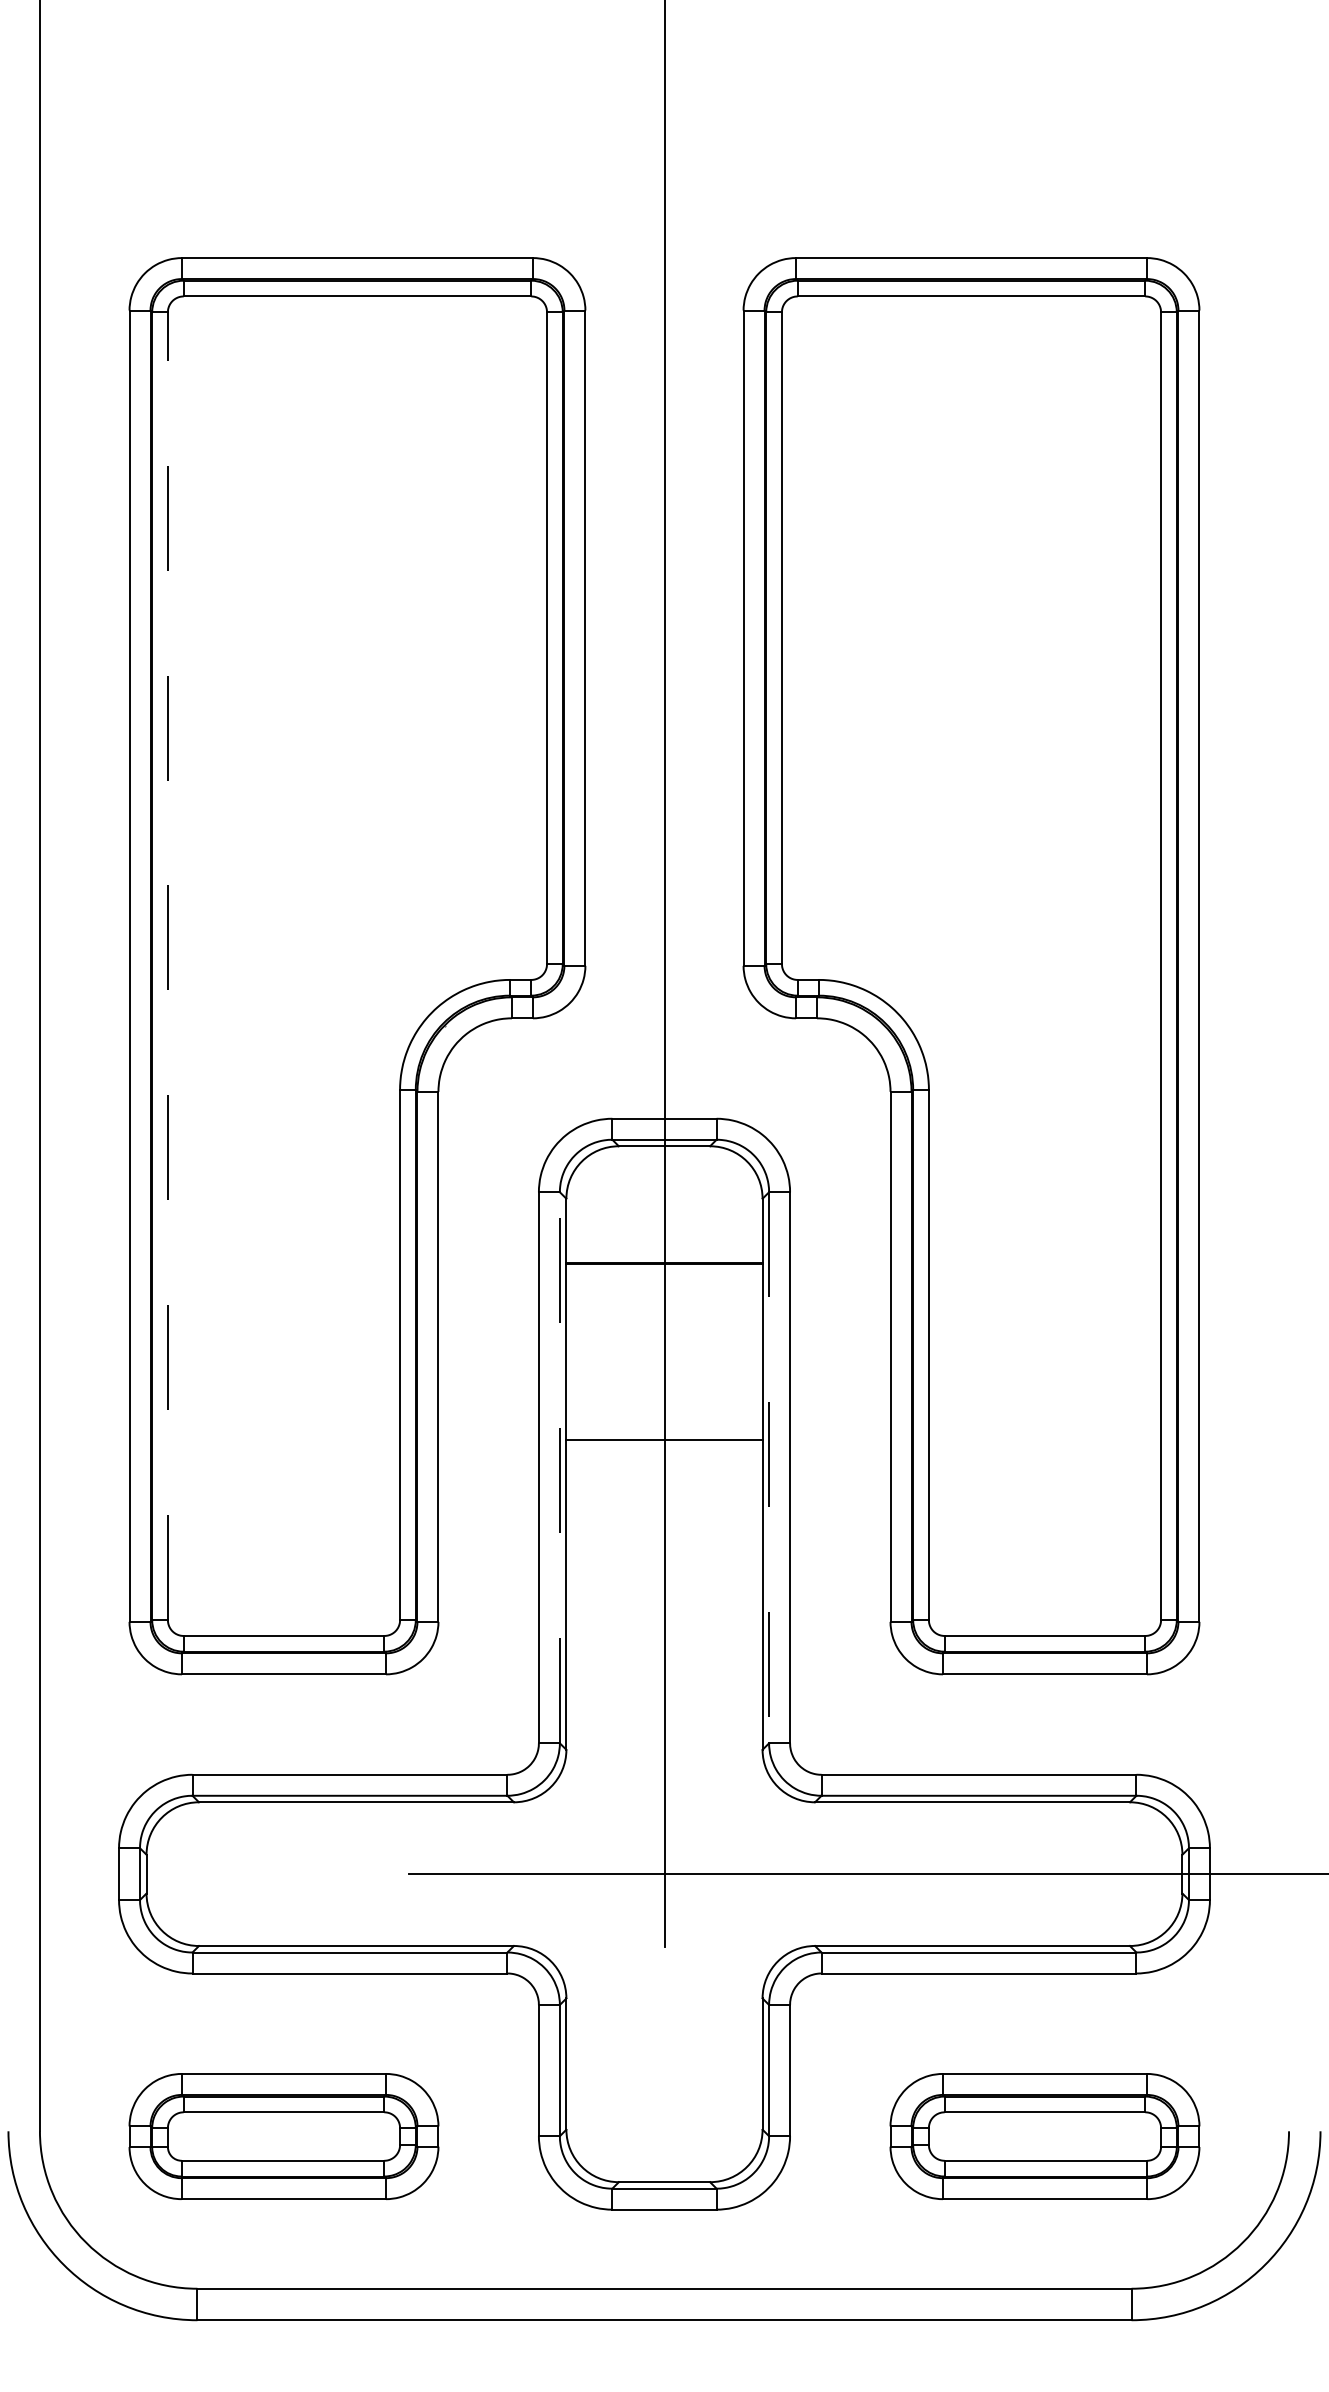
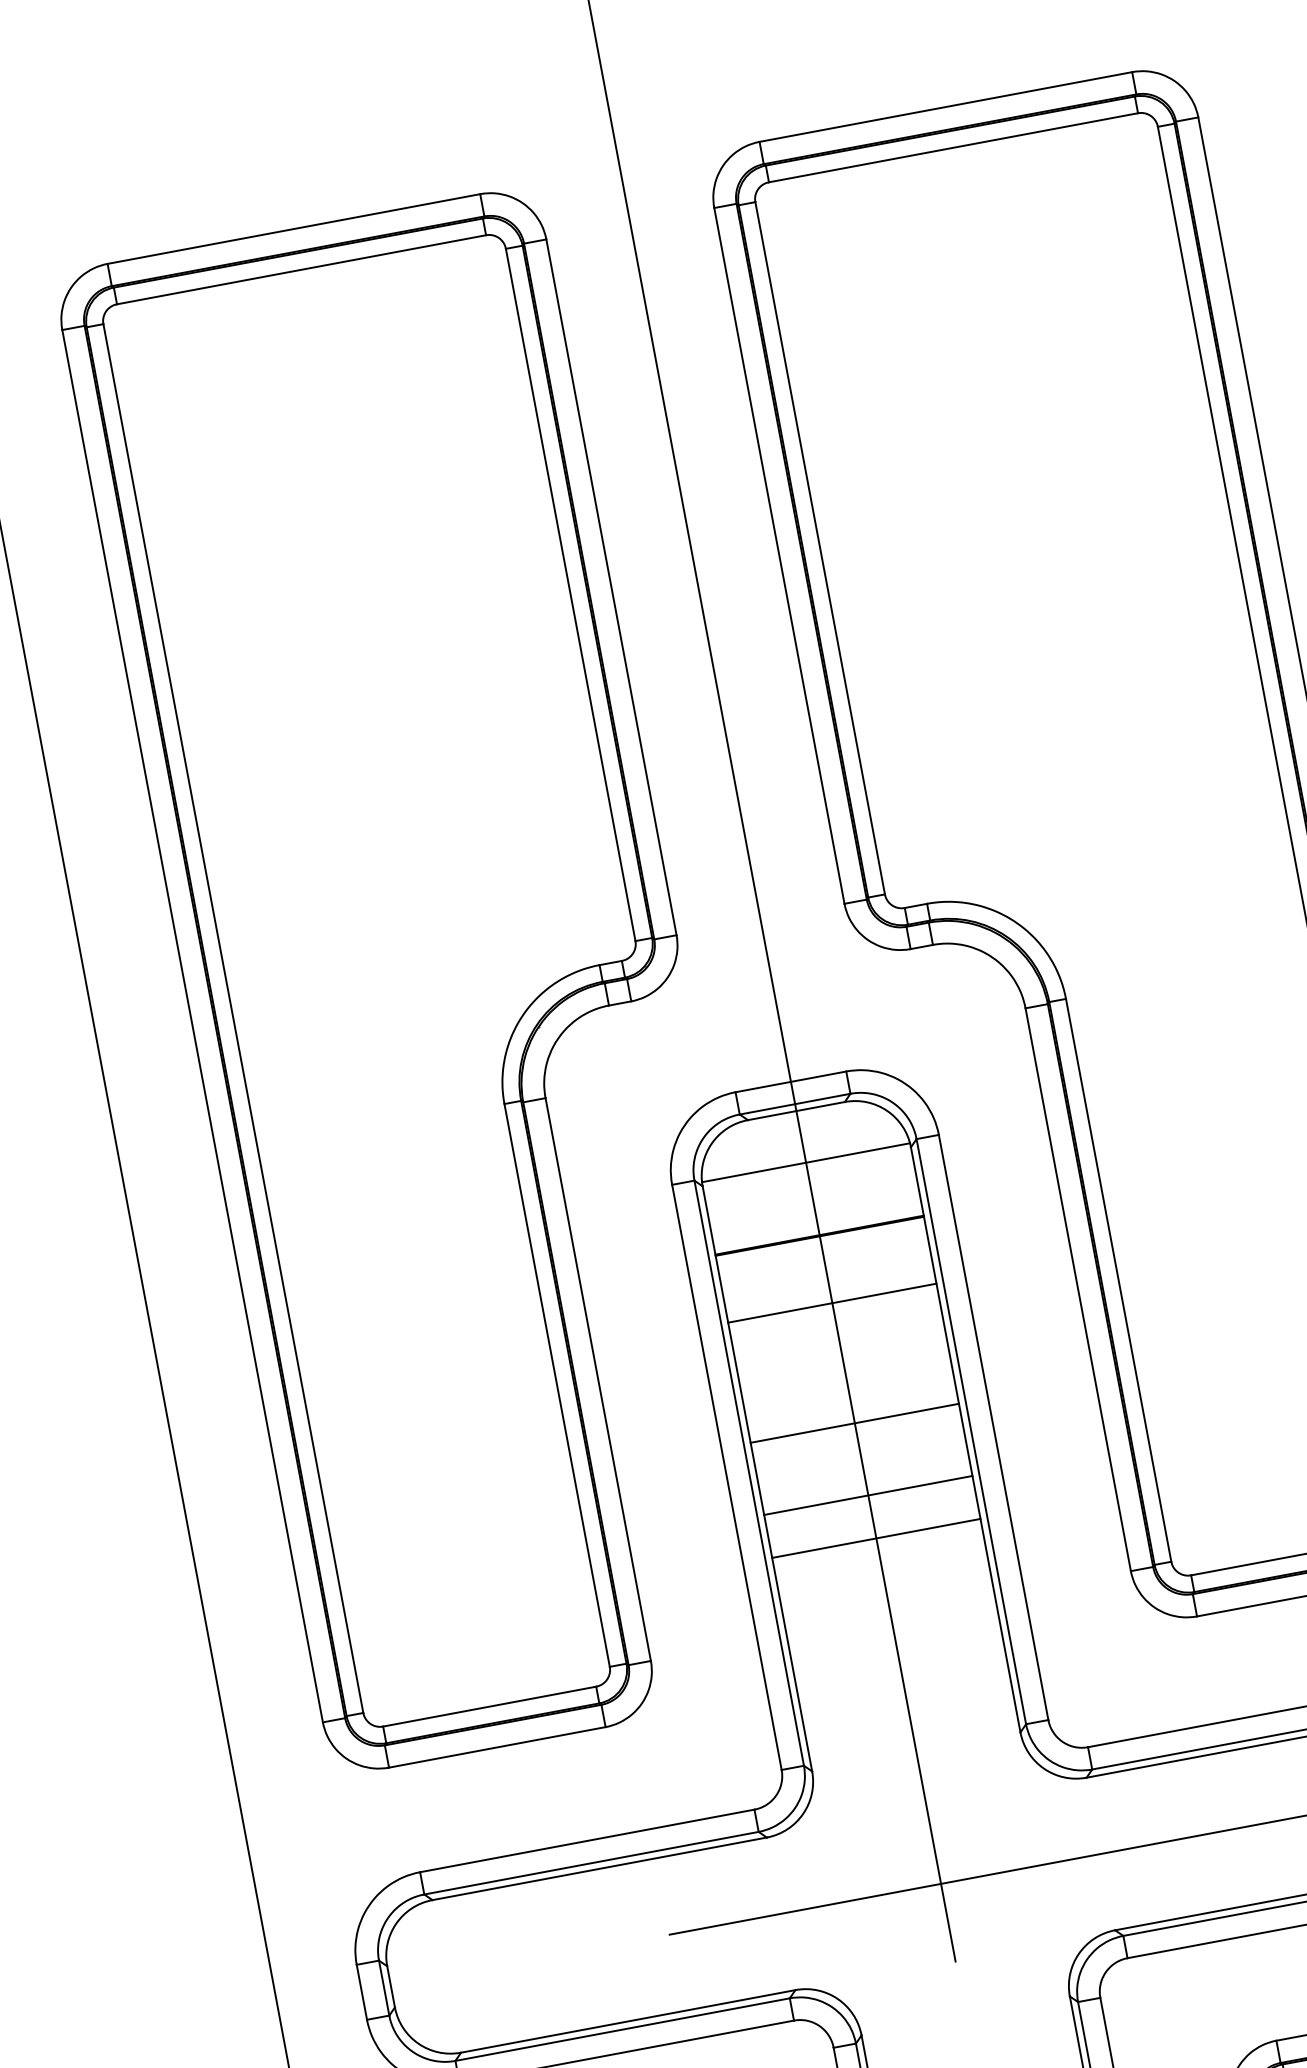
line: (167, 965) -> (232, 1017), dashed -> solid
line: (664, 1194) -> (805, 1162), added
line: (664, 1327) -> (832, 1303), added
line: (559, 1467) -> (748, 1473), dashed -> solid
line: (769, 1467) -> (971, 1431), dashed -> solid
line: (664, 1508) -> (868, 1495), added
line: (664, 1548) -> (876, 1538), added

